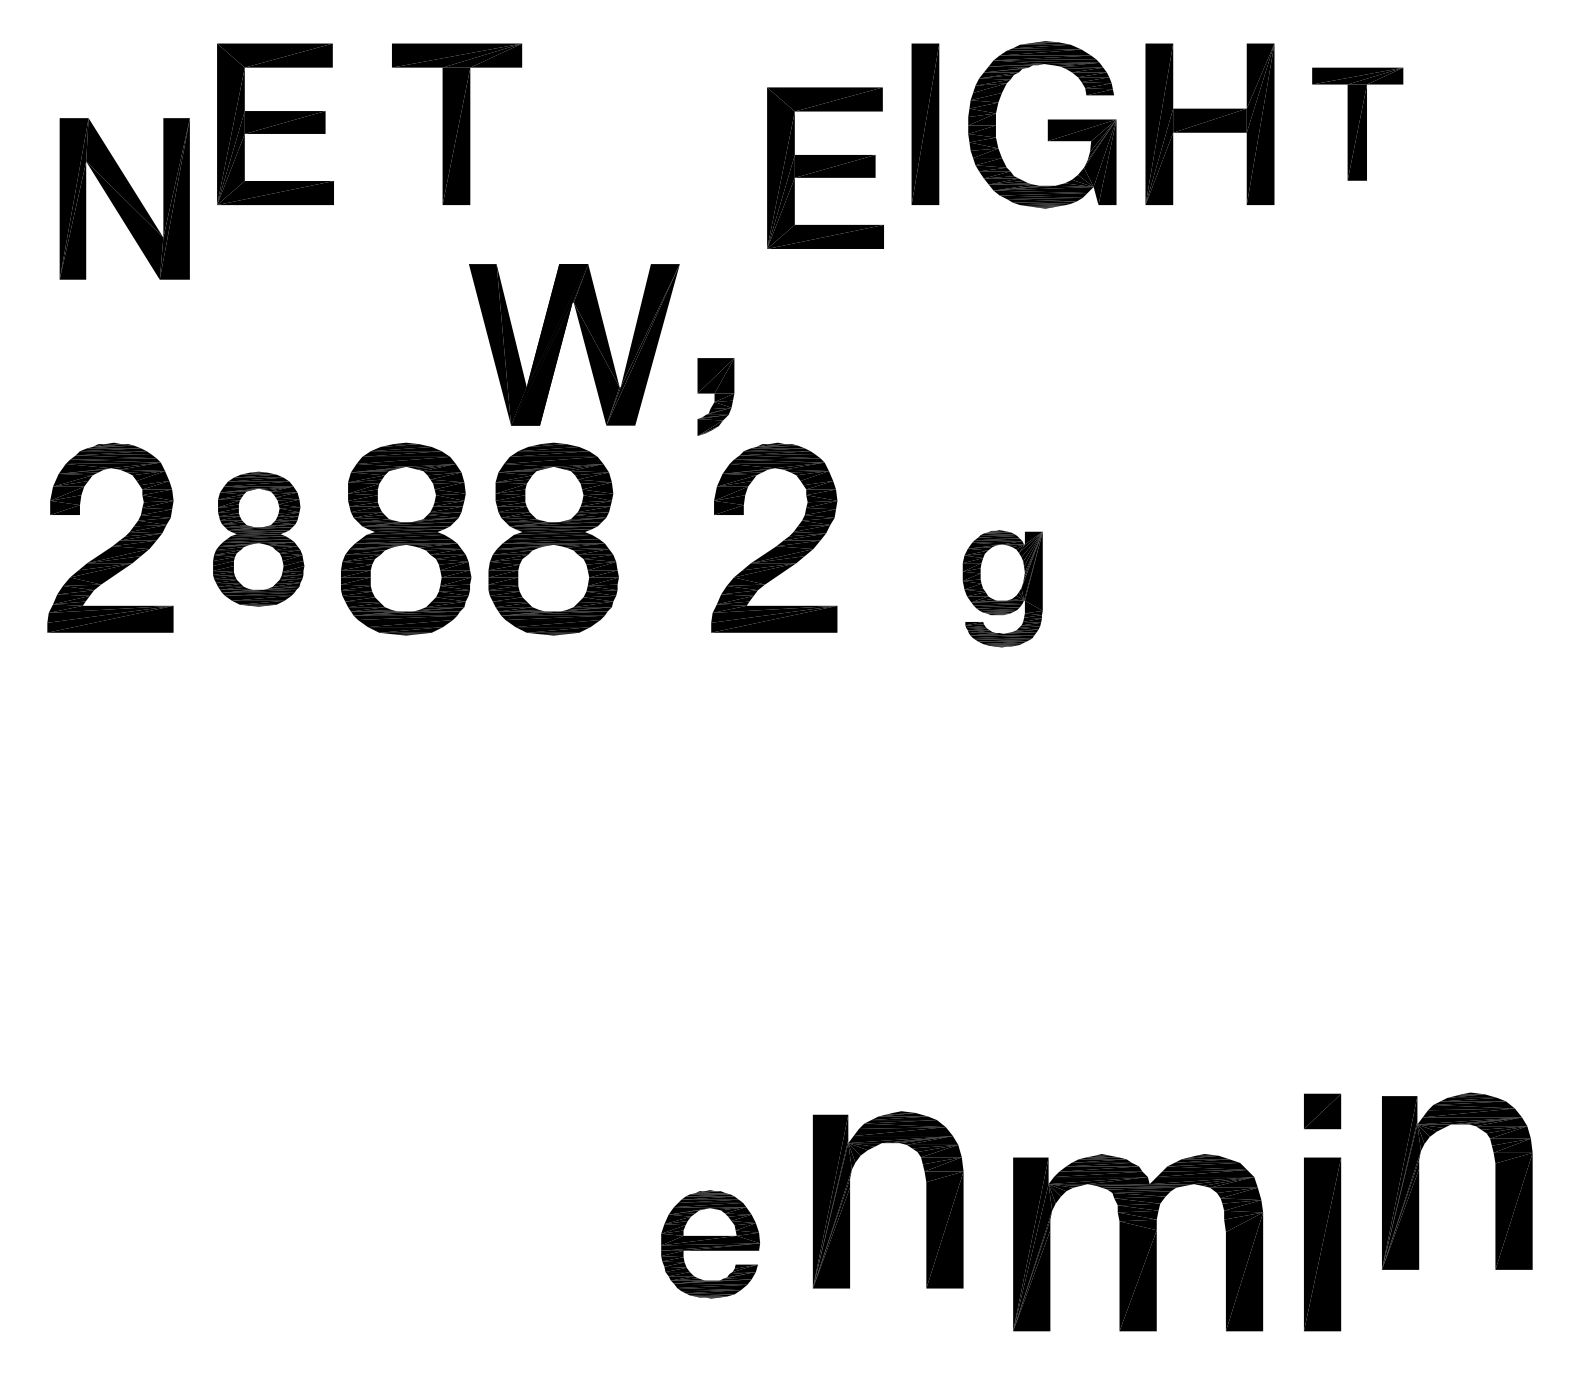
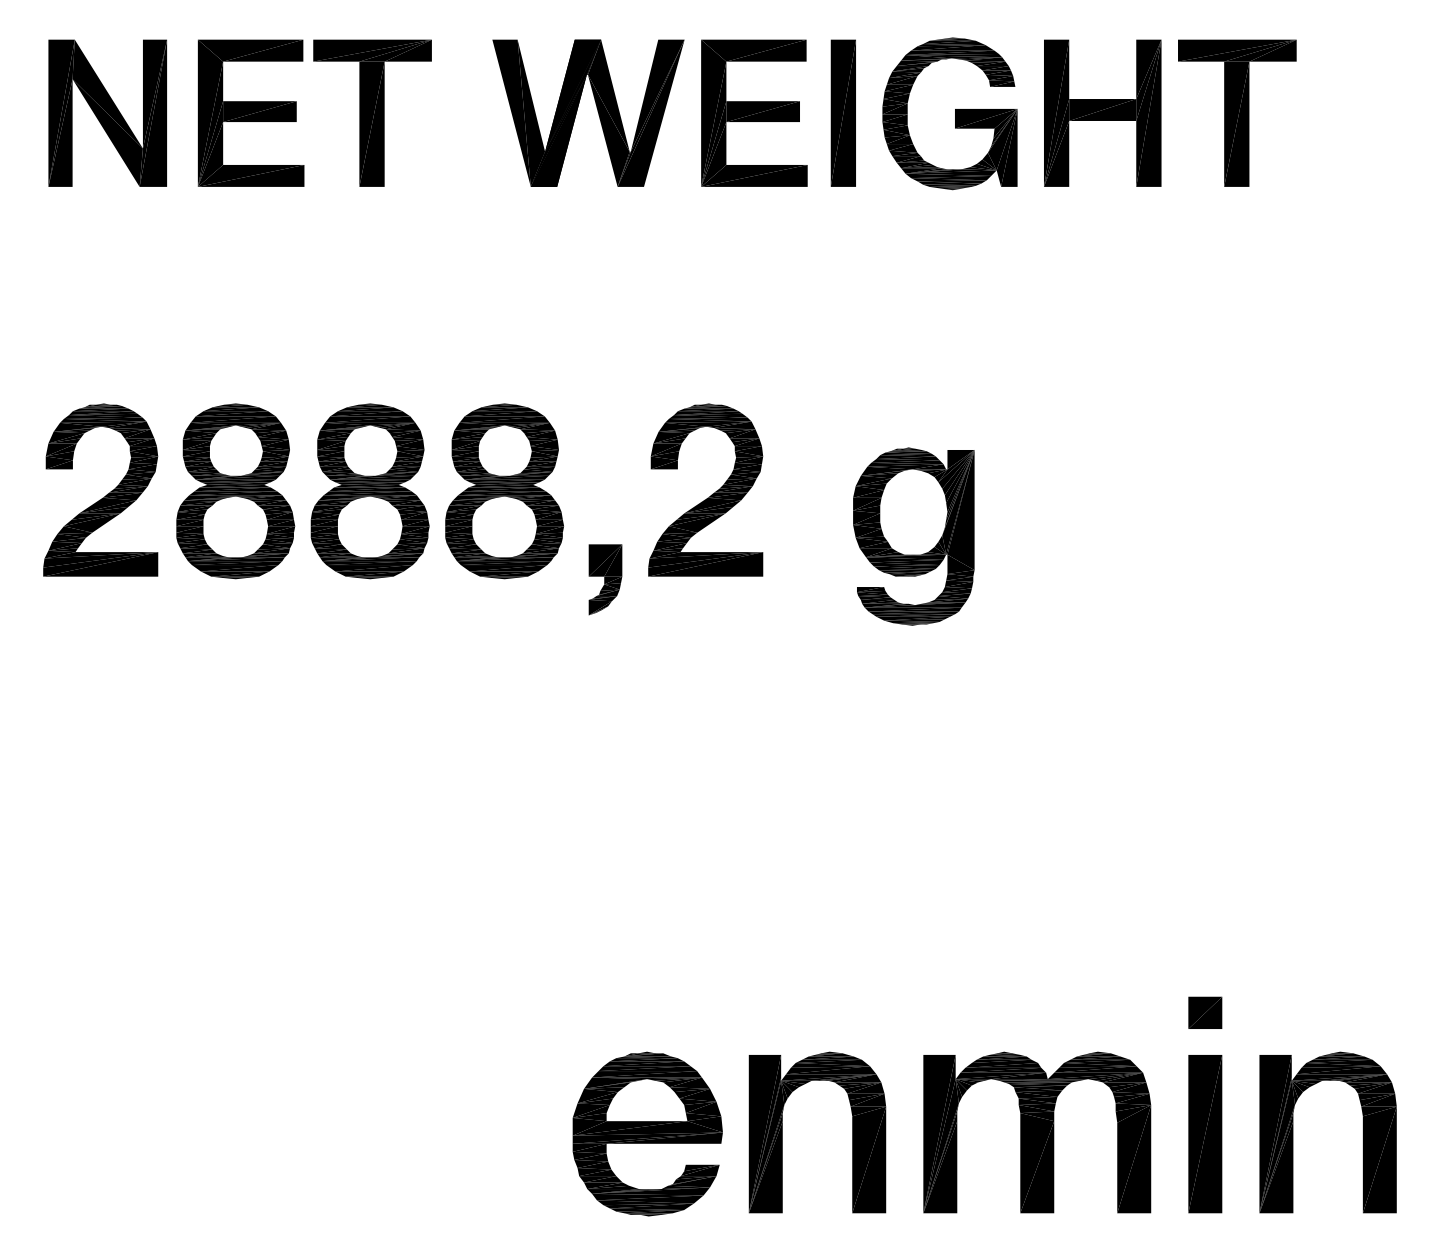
part: (456, 123) -> (372, 112), moved
part: (1357, 123) -> (1237, 112), size x1.43
part: (825, 167) -> (754, 112), moved
part: (124, 198) -> (107, 112), moved
part: (583, 339) -> (596, 108), moved
part: (715, 396) -> (605, 579), moved
part: (258, 539) -> (235, 491), size x1.43
part: (1002, 588) -> (913, 536), size x1.67
part: (1419, 1181) -> (1293, 1132), moved
part: (849, 1199) -> (782, 1132), moved
part: (710, 1243) -> (647, 1133), size x1.67

